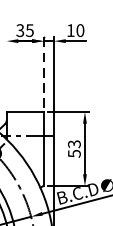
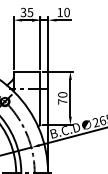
line: (6, 71) -> (13, 42), added
line: (43, 71) -> (40, 42), dashed -> solid
text: (74, 149) -> (62, 98), 53 -> 70

